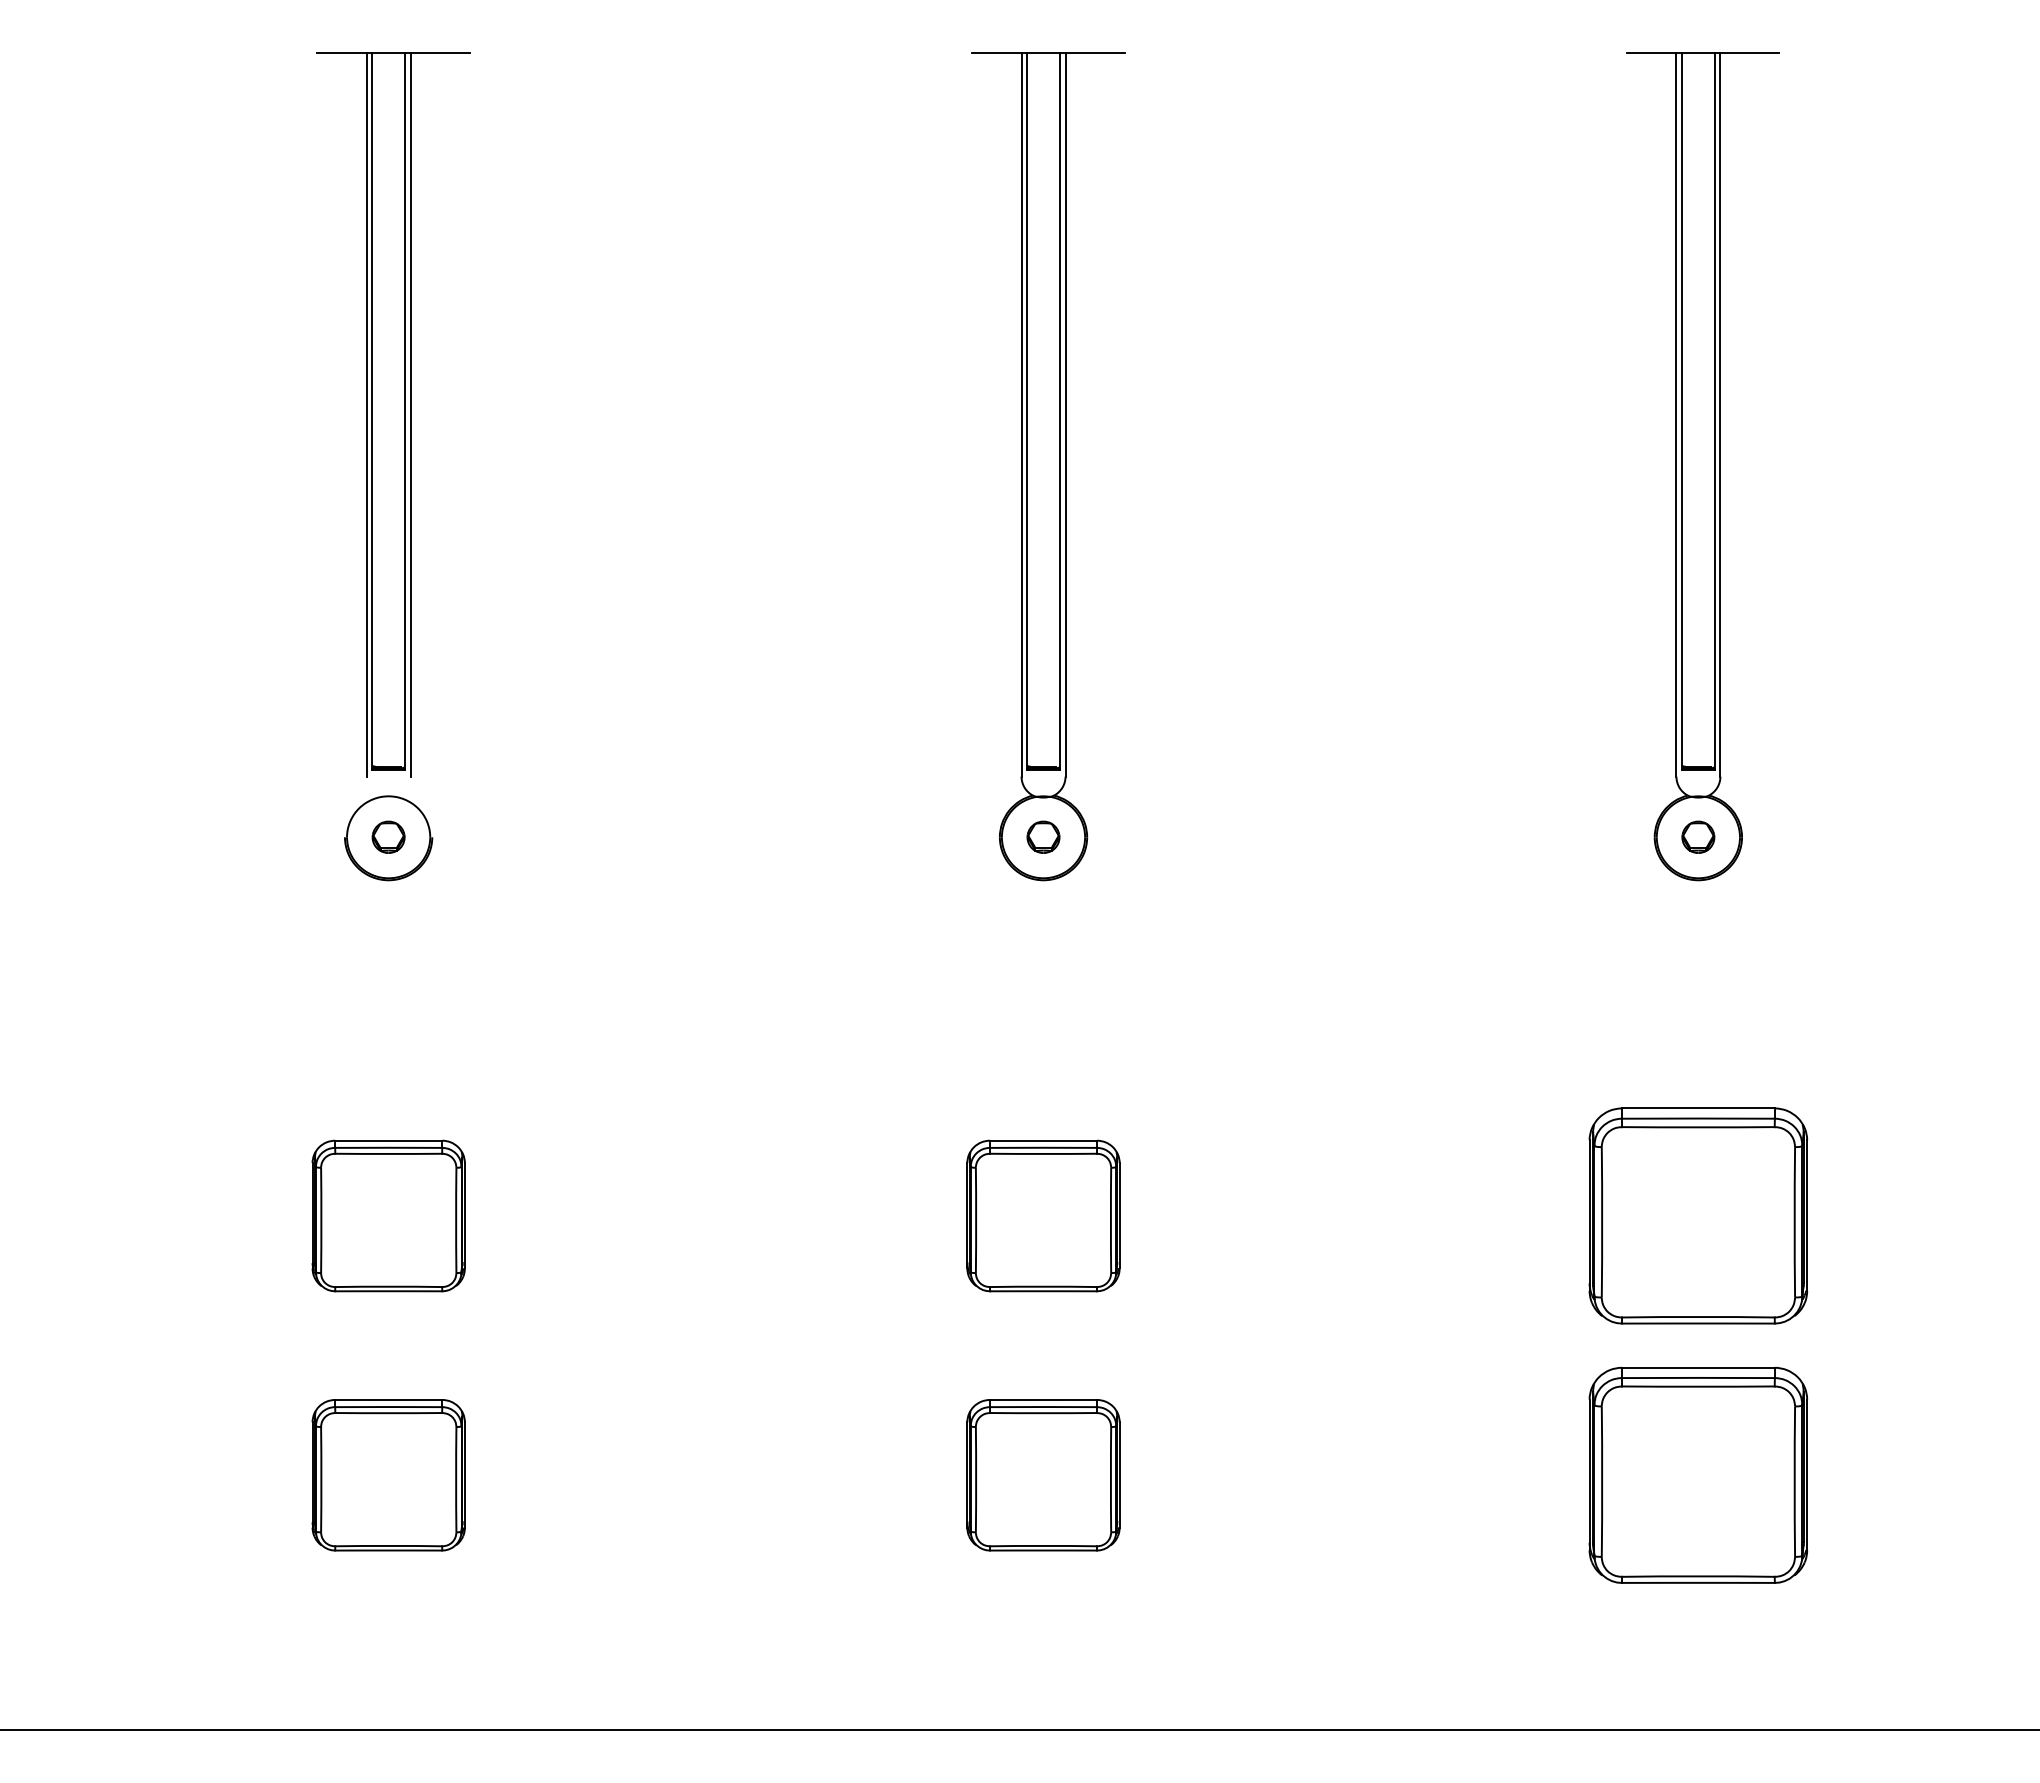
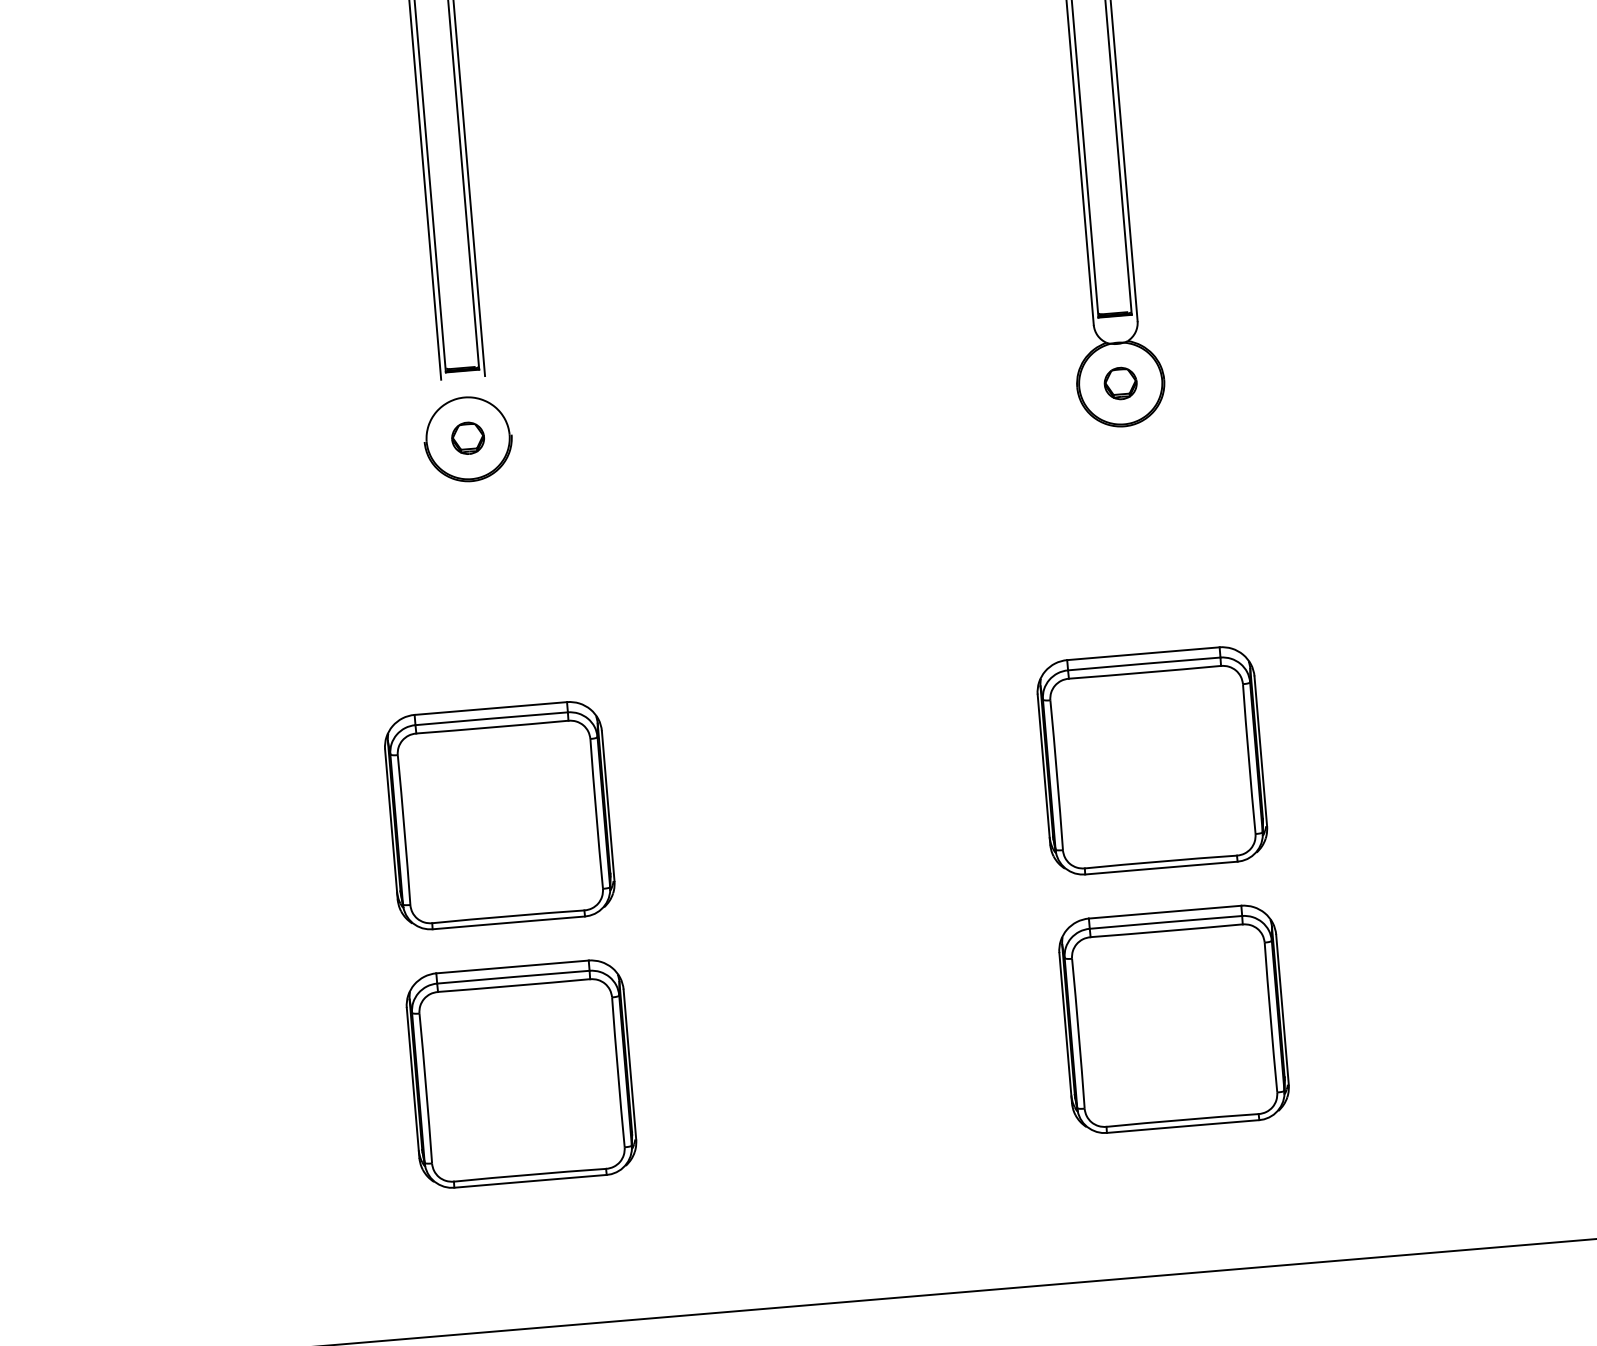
part: (388, 1215) -> (499, 815), size x1.43
part: (1043, 1215) -> (1152, 760), size x1.43
part: (388, 1474) -> (521, 1073), size x1.43
part: (1043, 1474) -> (1174, 1018), size x1.43

